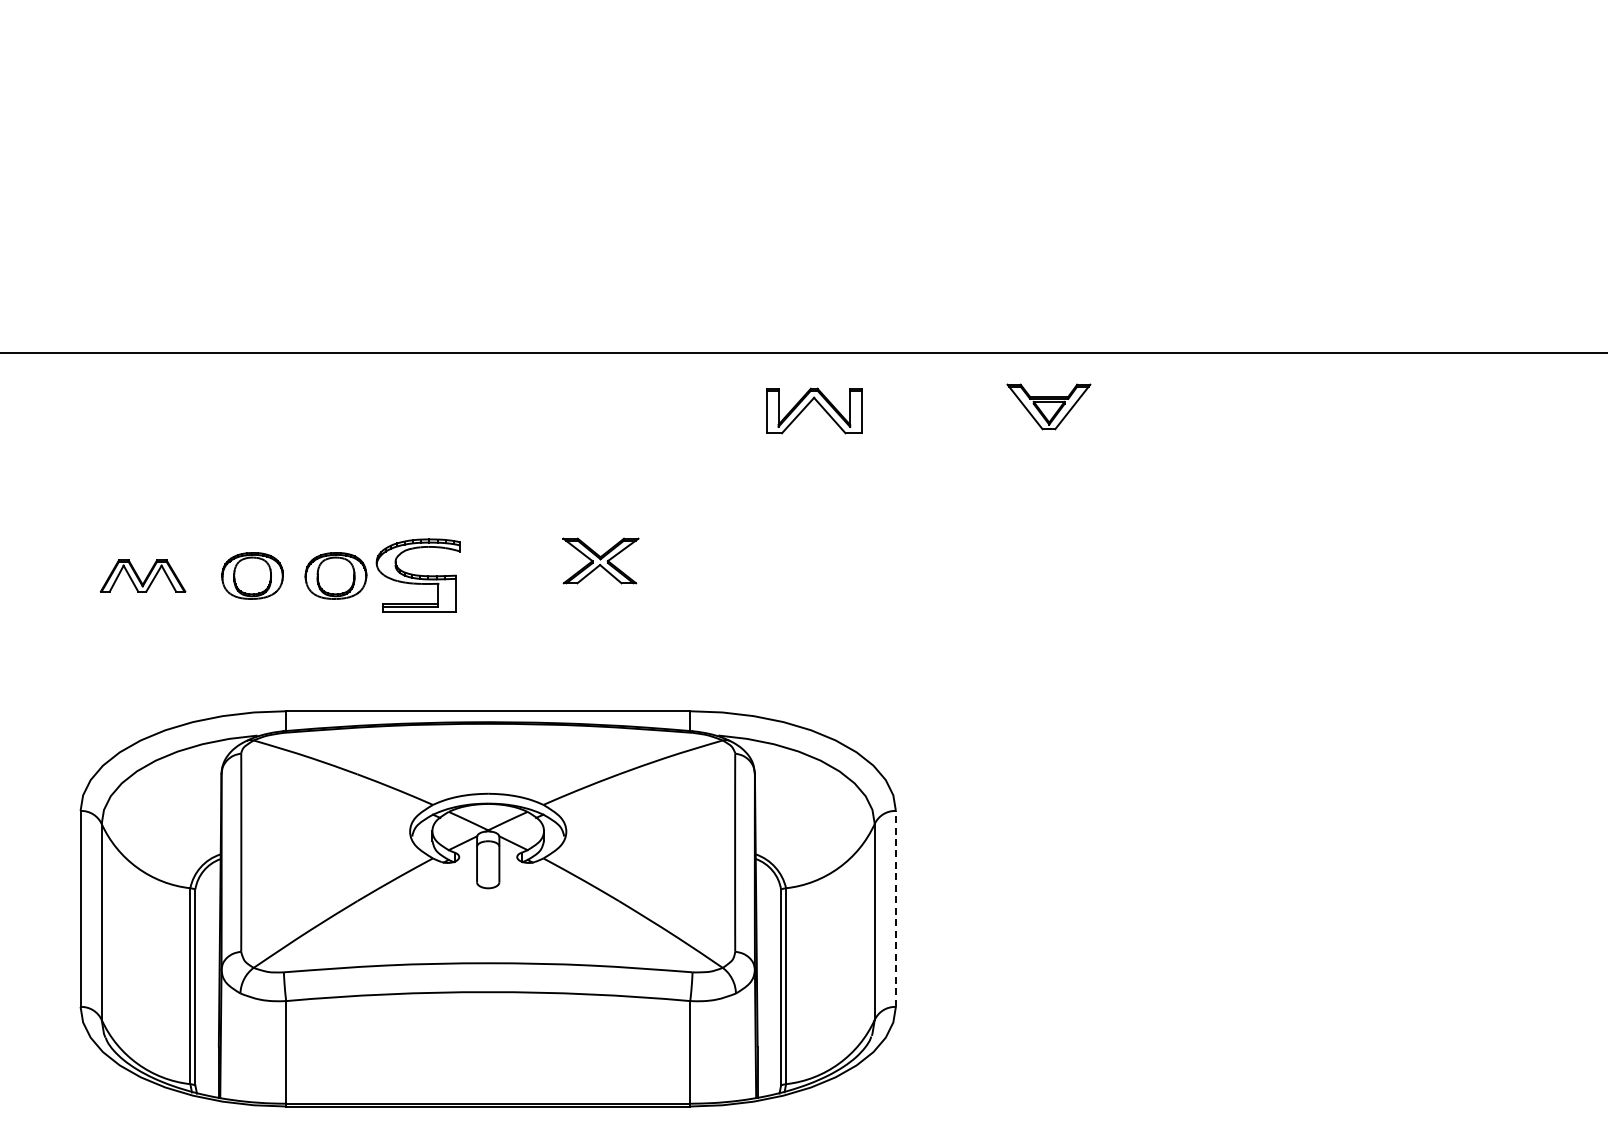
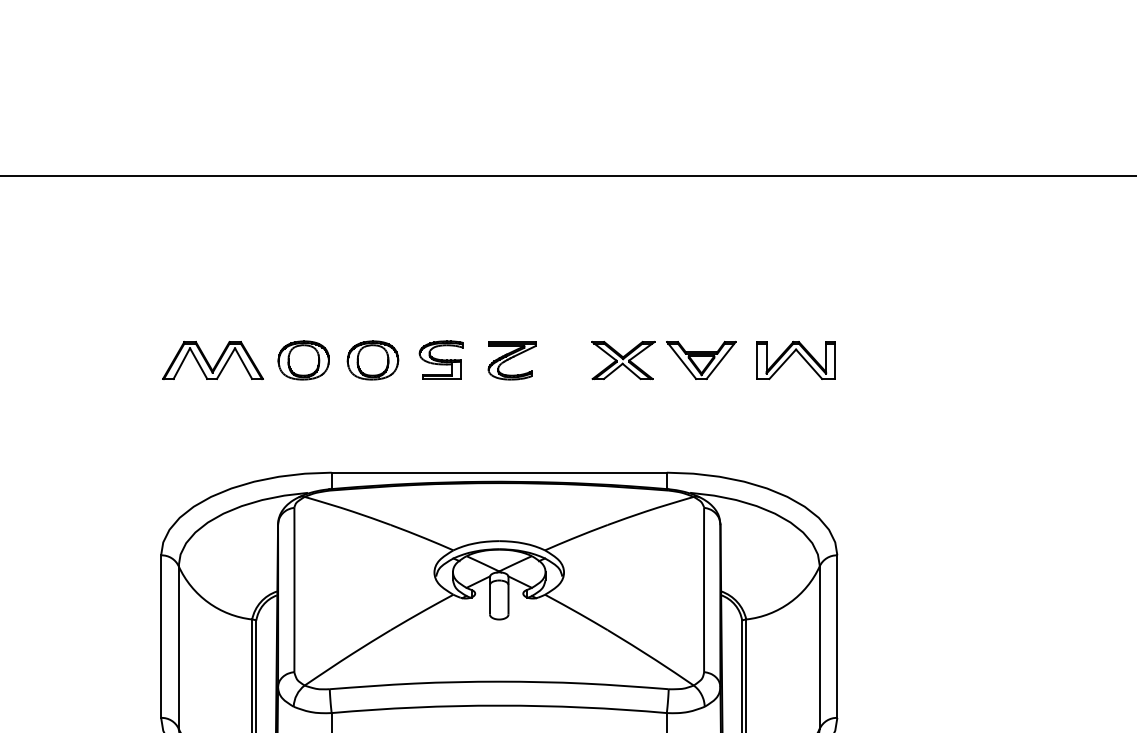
part: (819, 405) -> (800, 355), moved
part: (1048, 406) -> (701, 360), moved
part: (600, 560) -> (623, 360), moved
part: (142, 575) -> (212, 360), size x1.43
part: (418, 575) -> (441, 360), size x0.62
part: (503, 576) -> (511, 360), added
line: (895, 908) -> (837, 636), dashed -> solid

